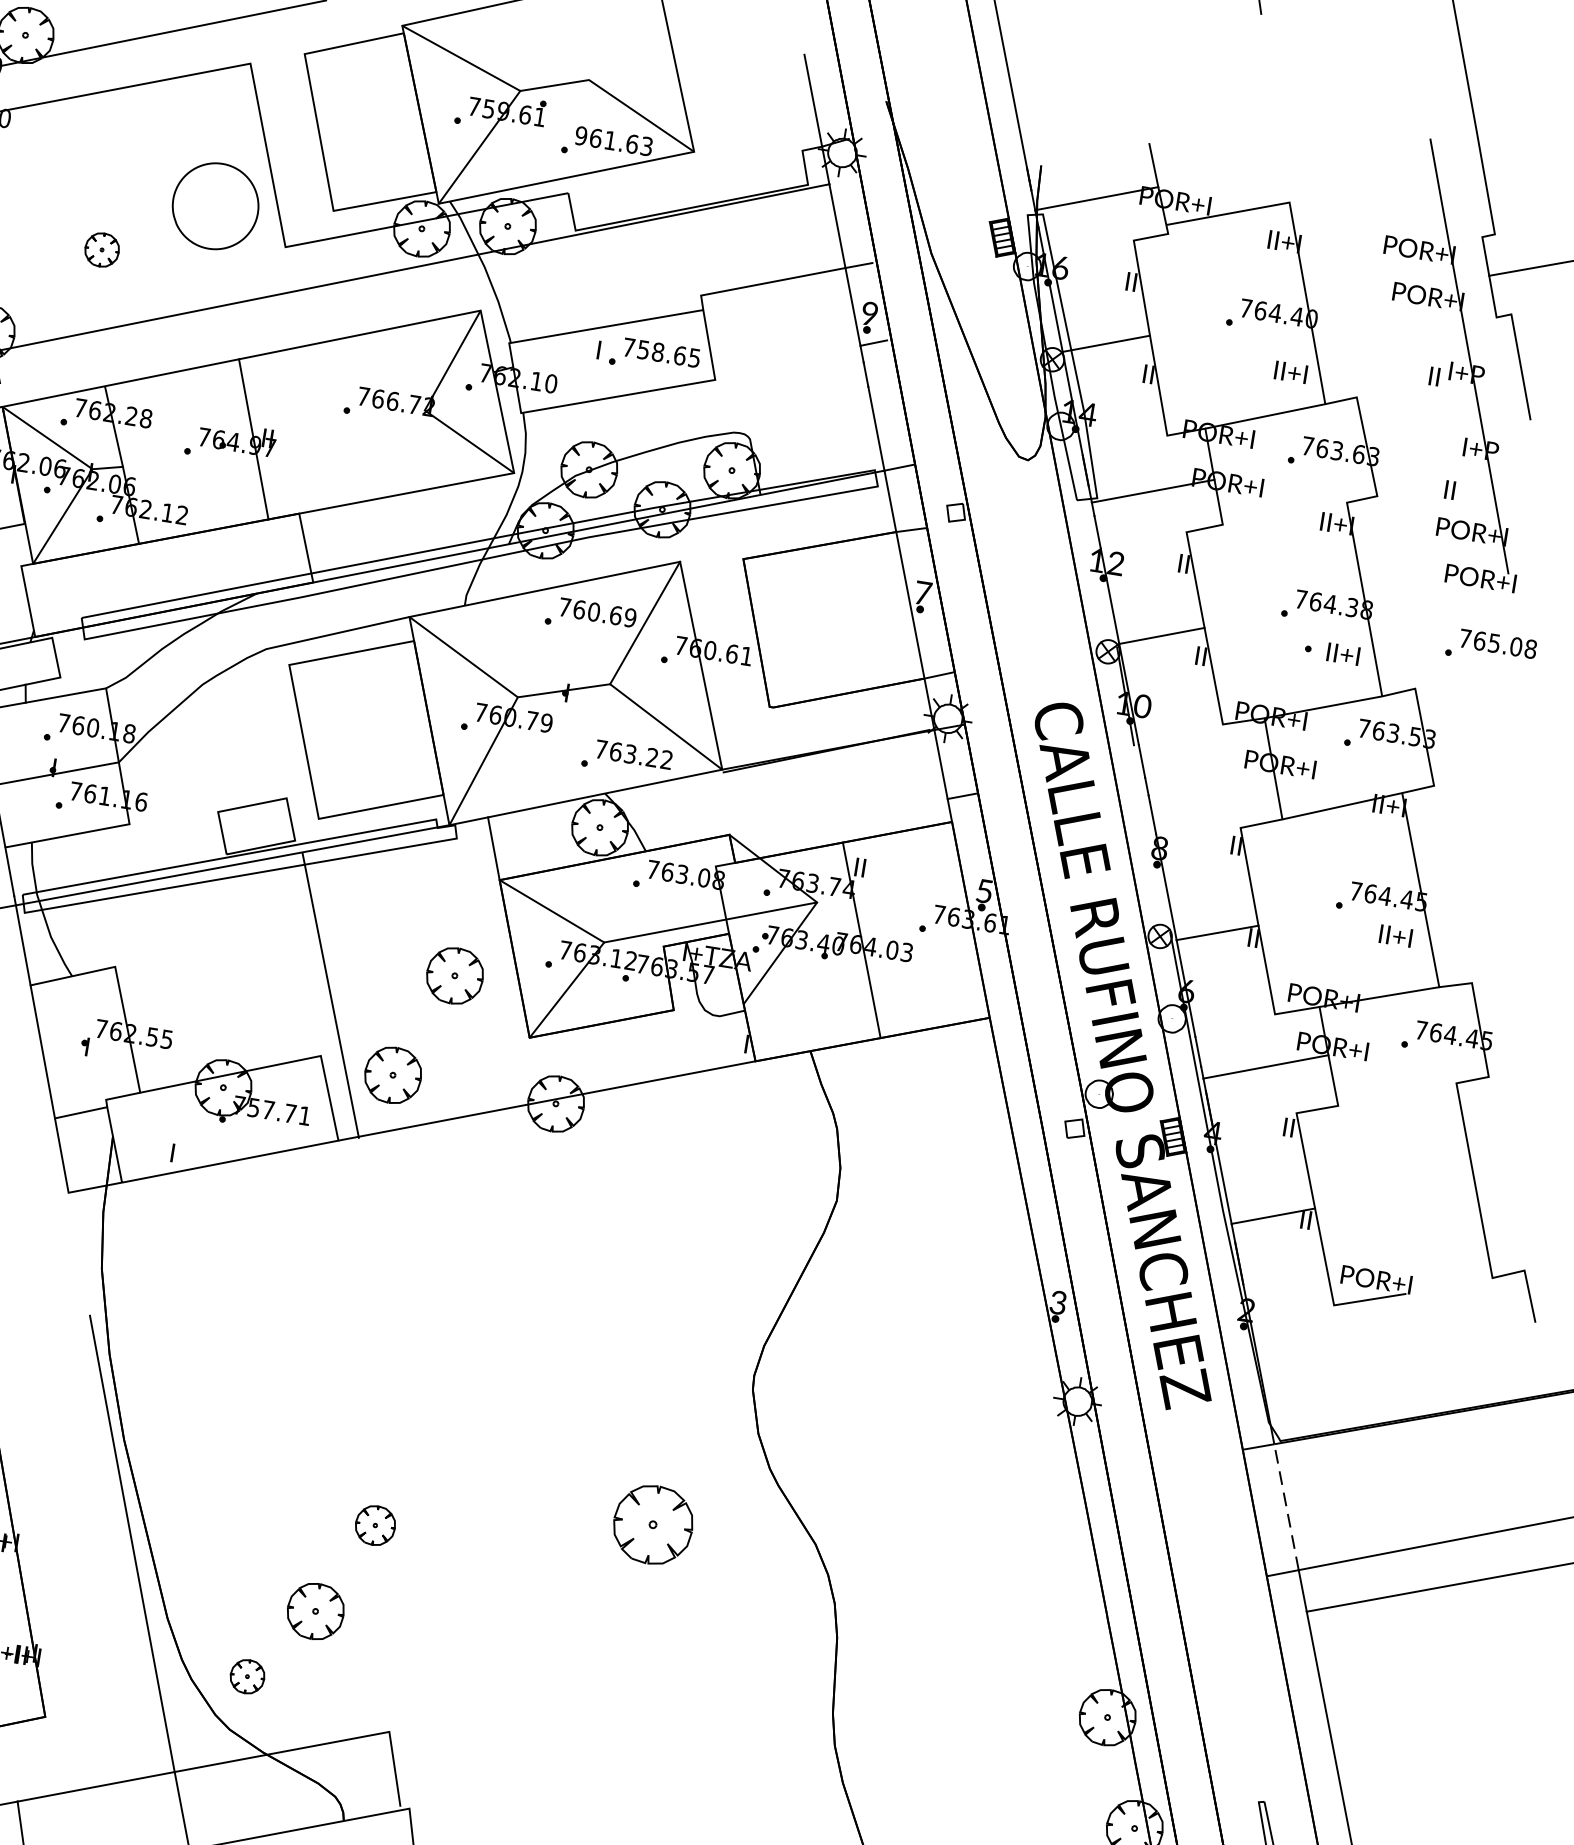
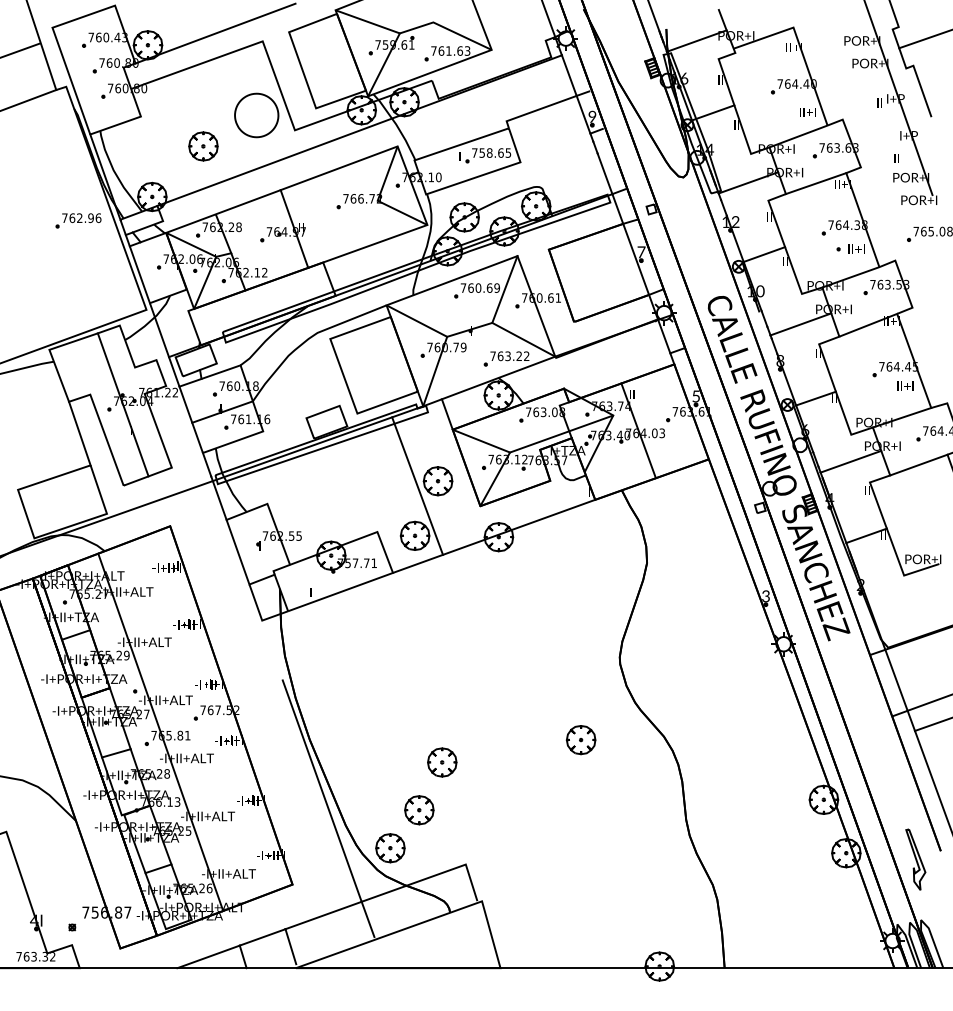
text: (580, 134) -> (433, 50), 961.63 -> 761.63
part: (102, 250) -> (203, 146), size x1.67
line: (1283, 513) -> (815, 183), added
line: (1210, 783) -> (800, 324), added
line: (330, 994) -> (417, 485), moved
line: (1396, 1093) -> (918, 464), added
line: (1286, 1505) -> (896, 679), dashed -> solid
part: (375, 1525) -> (442, 762), size x1.43
part: (651, 1525) -> (580, 740), size x0.71
part: (247, 1677) -> (390, 848), size x1.67

